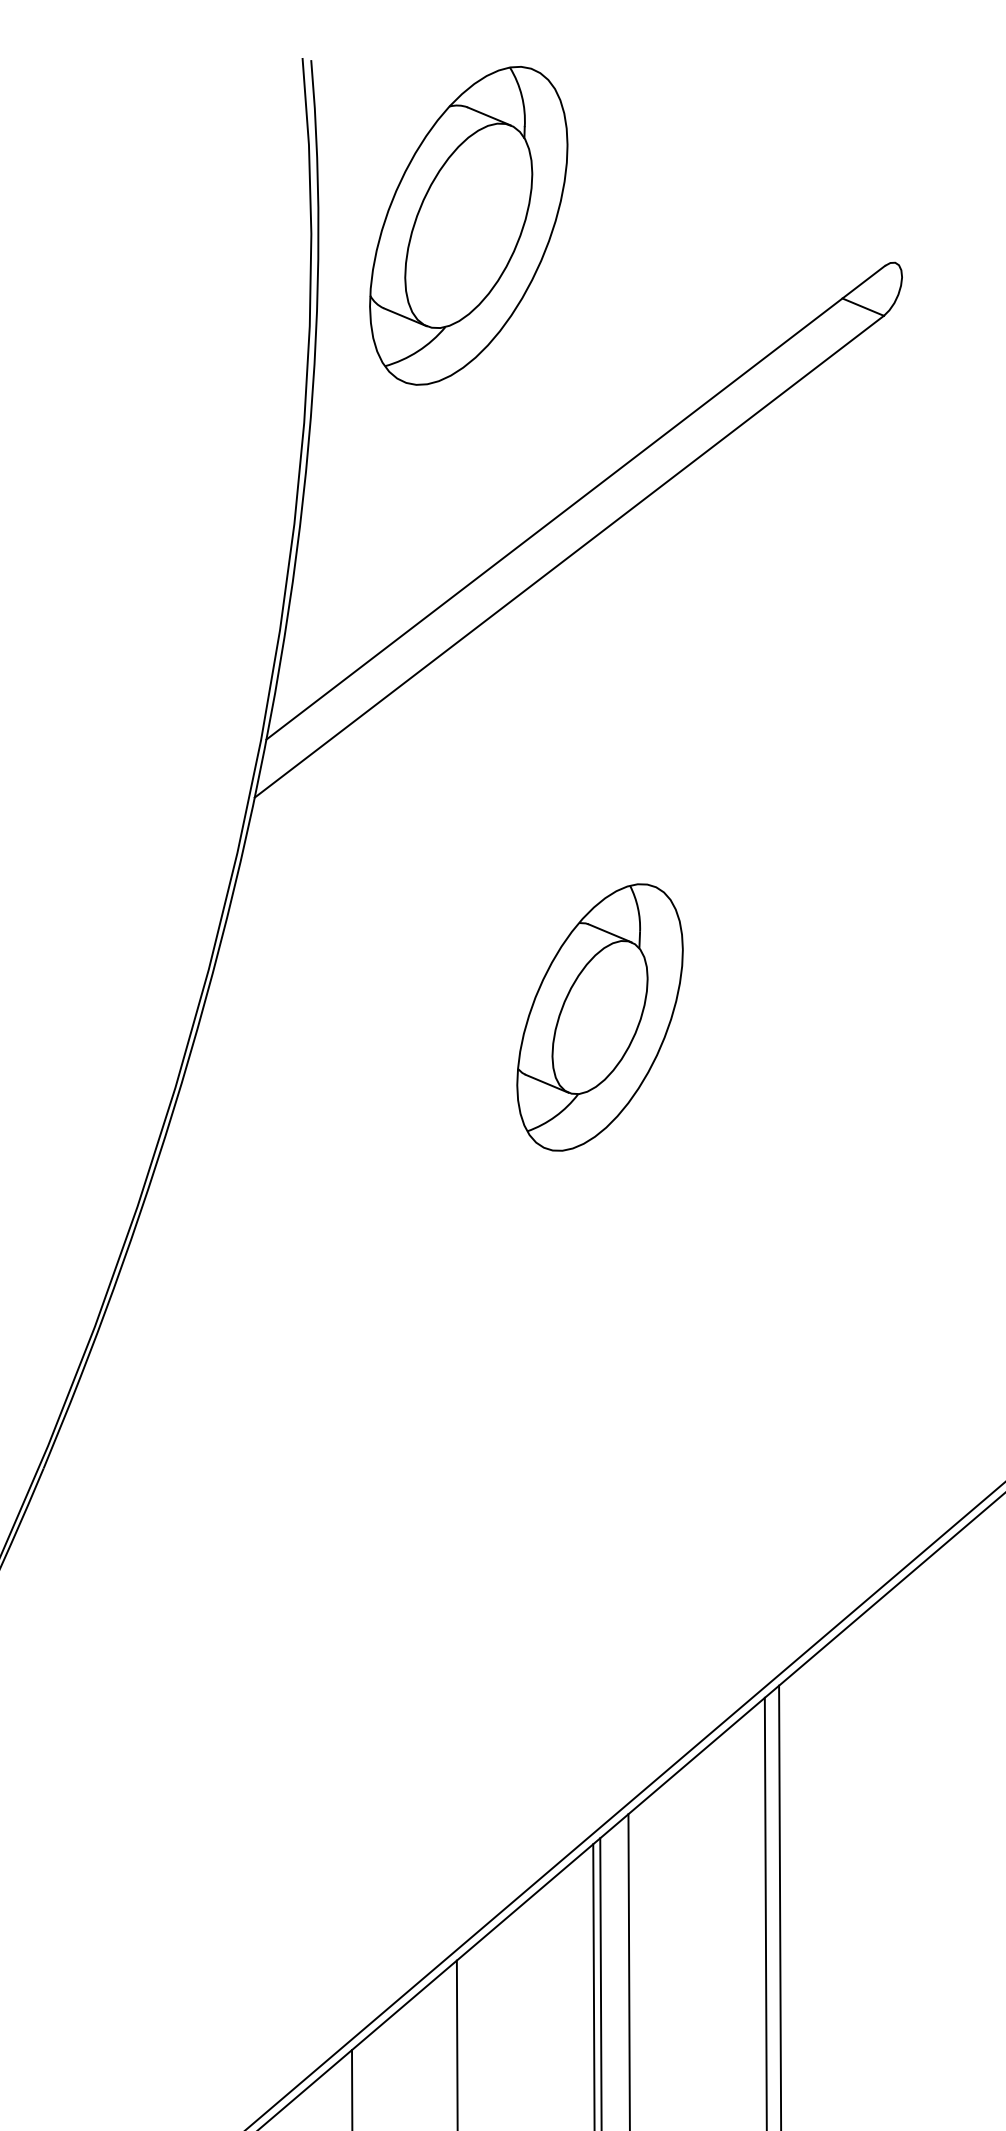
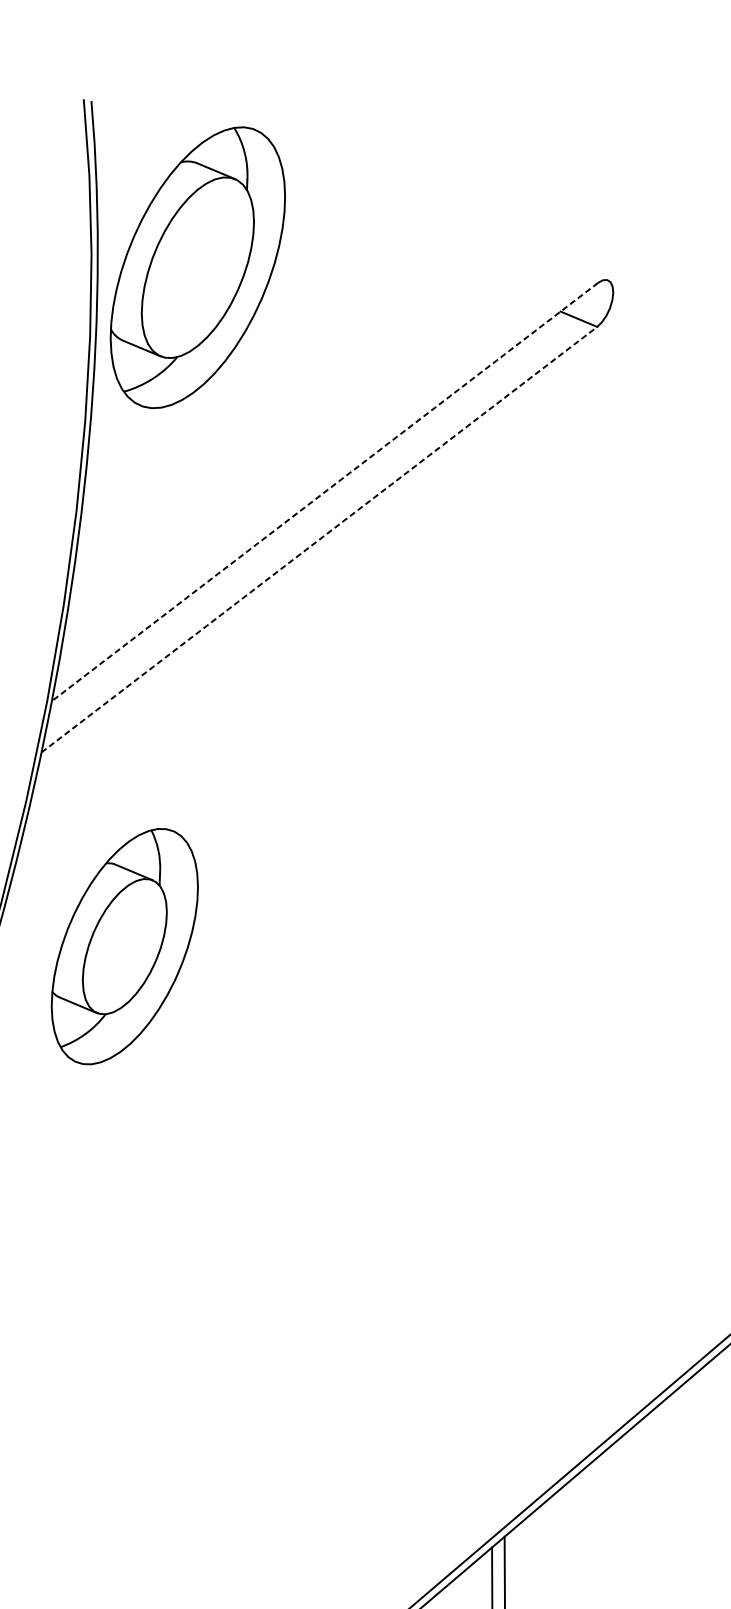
part: (468, 225) -> (197, 267), moved
line: (575, 502) -> (324, 491), solid -> dashed
line: (569, 556) -> (319, 539), solid -> dashed
part: (599, 1017) -> (124, 946), moved

